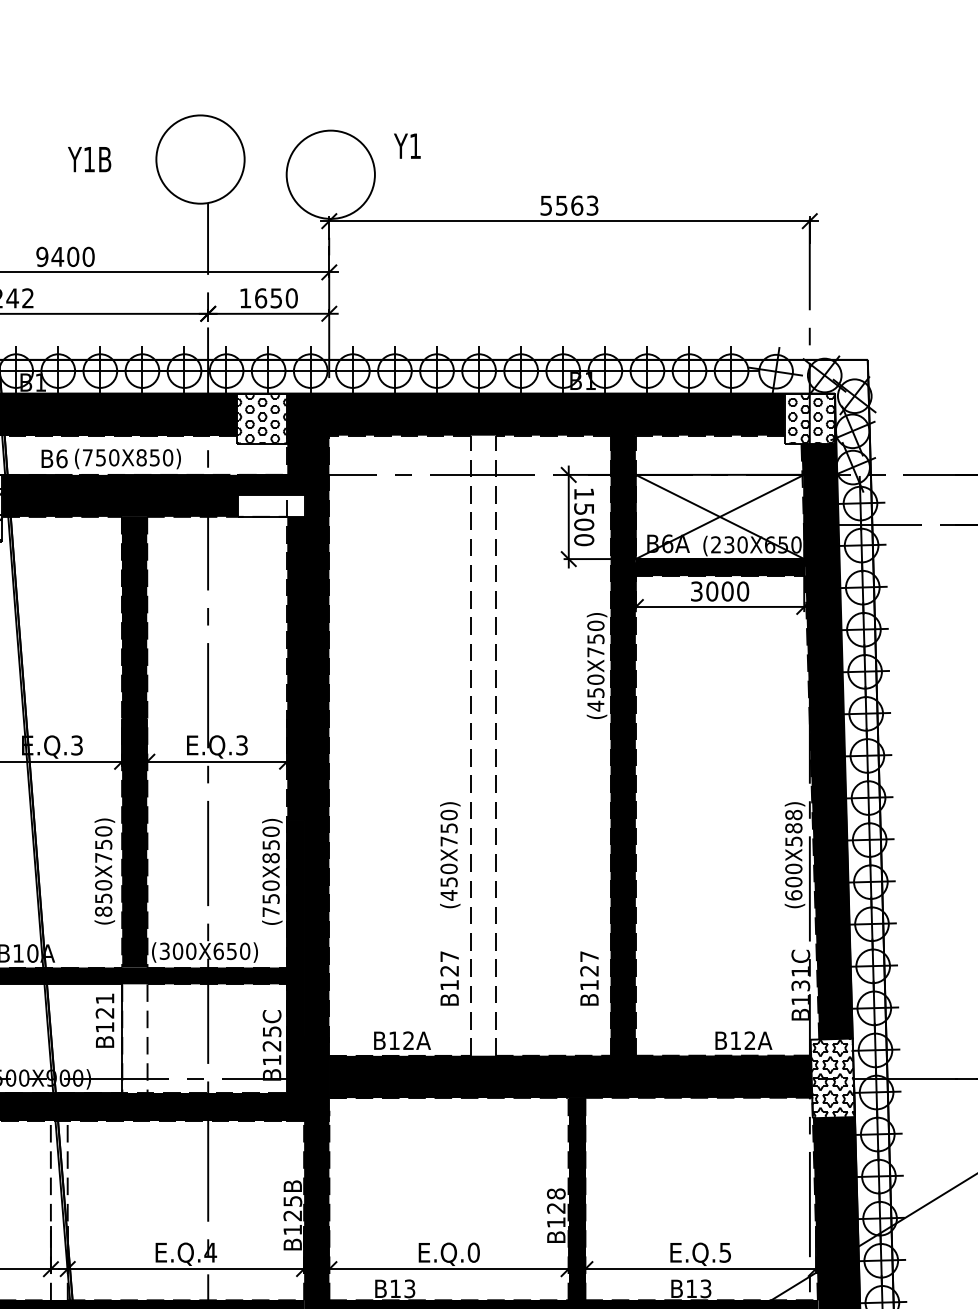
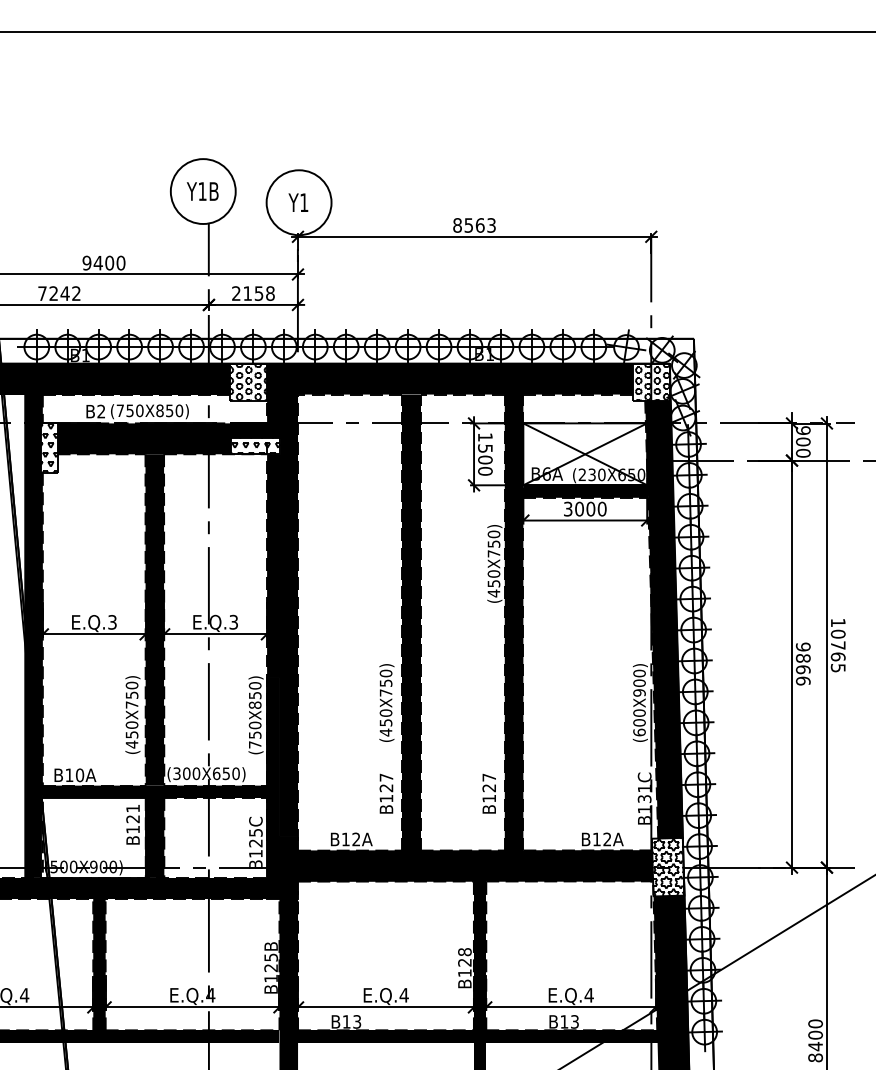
text: (407, 145) -> (298, 202), moved
text: (89, 159) -> (202, 191), moved
text: (546, 205) -> (457, 225), 5563 -> 8563
text: (268, 298) -> (253, 293), 1650 -> 2158
text: (62, 458) -> (101, 411), B6 -> B2
hatch: (271, 504) -> (255, 445), added
fill: (482, 745) -> (410, 622), added
text: (793, 827) -> (639, 682), (600X588) -> (600X900)
text: (102, 911) -> (131, 744), (850X750) -> (450X750)
fill: (134, 1038) -> (154, 837), added
fill: (59, 1210) -> (99, 964), added
text: (472, 1252) -> (403, 995), E.Q.0 -> E.Q.4
text: (724, 1252) -> (588, 995), E.Q.5 -> E.Q.4

